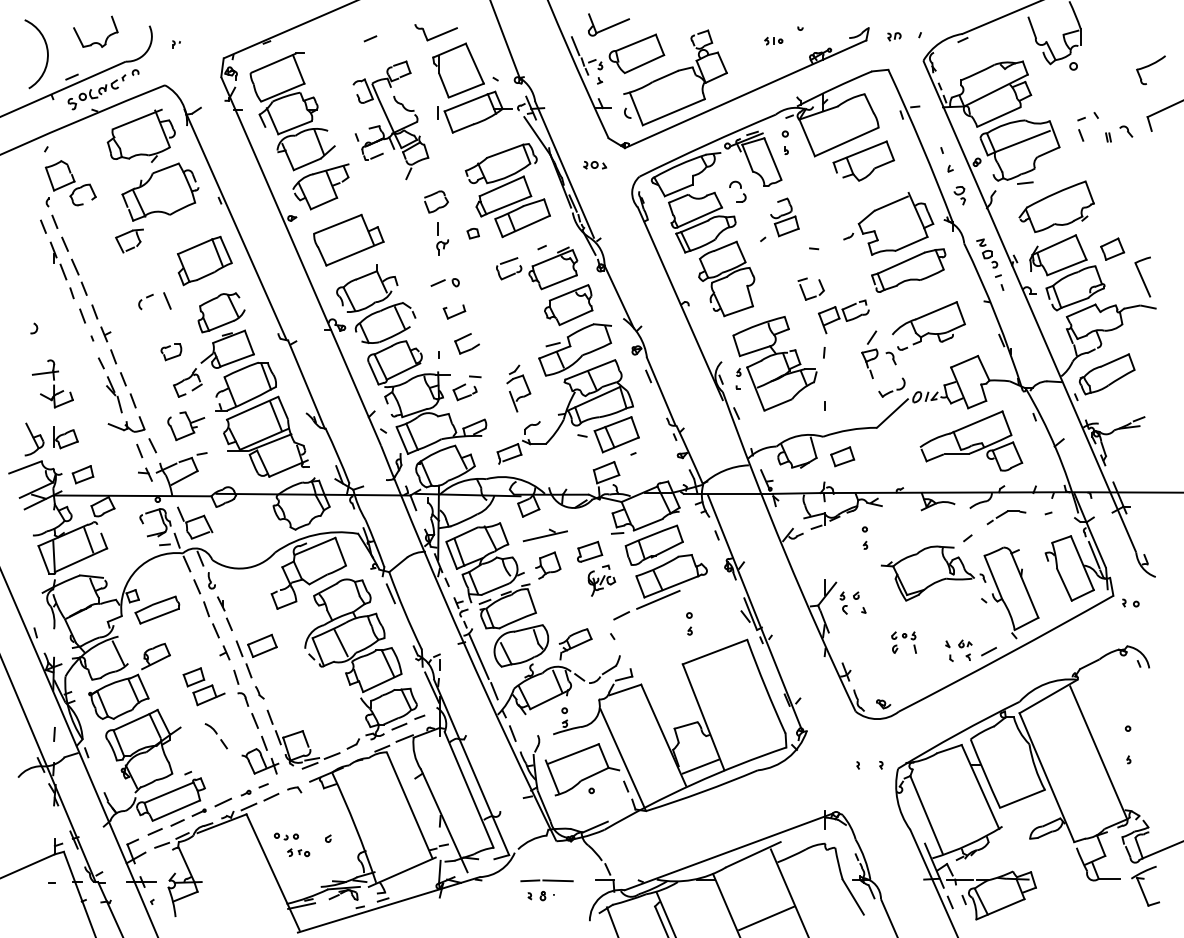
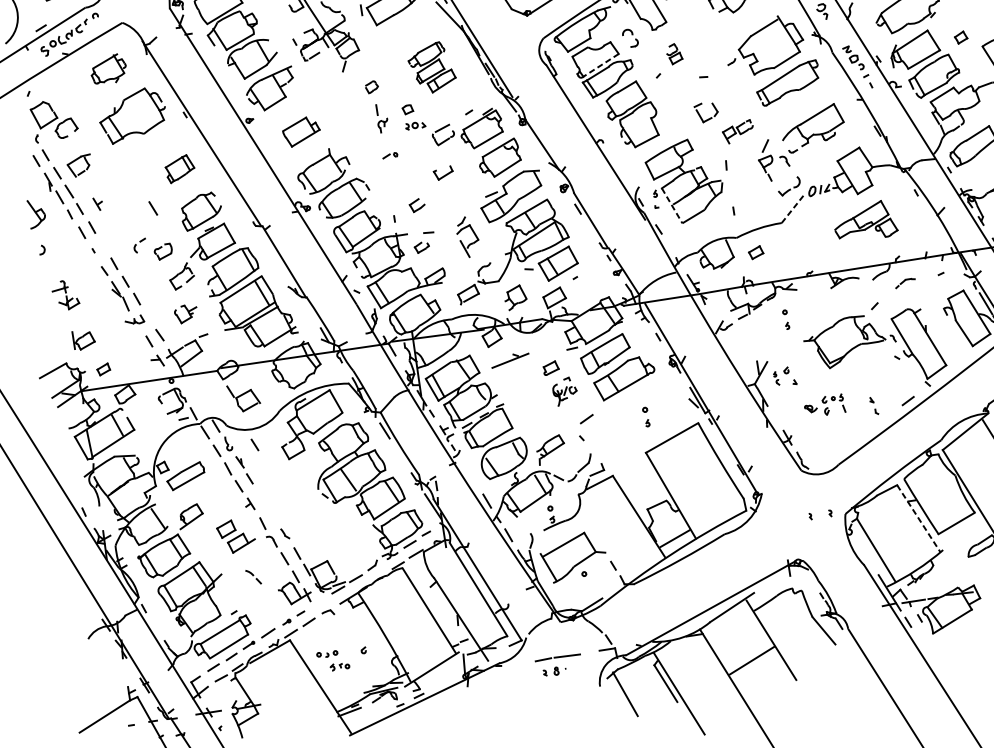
part: (140, 135) -> (107, 69), size x0.6
part: (595, 165) -> (415, 125), moved
part: (507, 190) -> (431, 67), size x0.6
part: (436, 201) -> (371, 86), size x0.6
line: (699, 217) -> (600, 65), solid -> dashed
part: (784, 217) -> (673, 54), size x0.6
part: (126, 234) -> (76, 160), moved
part: (348, 239) -> (301, 131), size x0.6
part: (1112, 248) -> (960, 37), size x0.6
part: (204, 260) -> (179, 168), size x0.6
part: (444, 282) -> (389, 155), size x0.6
part: (145, 302) -> (139, 246), moved
part: (454, 311) -> (443, 172), moved
part: (843, 316) -> (738, 131), size x0.7
part: (105, 334) -> (97, 204), moved
part: (466, 343) -> (416, 205), size x0.7
part: (52, 383) -> (65, 294), size x0.7
line: (756, 389) -> (672, 206), solid -> dashed
part: (464, 392) -> (421, 247), size x0.7
line: (892, 413) -> (793, 208), solid -> dashed
part: (126, 424) -> (134, 320), size x0.6
part: (186, 426) -> (186, 314), size x0.7
part: (34, 439) -> (36, 213), moved
part: (971, 440) -> (864, 221), size x0.7
part: (842, 456) -> (755, 252), size x0.7
part: (82, 474) -> (103, 369), size x0.7
part: (1006, 517) -> (905, 283), size x0.6
part: (195, 522) -> (244, 396), moved
part: (590, 551) -> (551, 367), size x0.7
part: (548, 565) -> (515, 297), moved
line: (241, 586) -> (255, 444), added
line: (658, 599) -> (616, 400), removed
part: (843, 602) -> (776, 378), size x0.7
part: (965, 649) -> (887, 402), removed
part: (256, 655) -> (277, 502), removed
line: (478, 656) -> (468, 473), removed
part: (883, 704) -> (811, 408), moved
line: (54, 734) -> (113, 597), removed
part: (215, 736) -> (252, 577), size x0.7
line: (622, 759) -> (606, 542), removed
line: (980, 787) -> (918, 519), solid -> dashed

